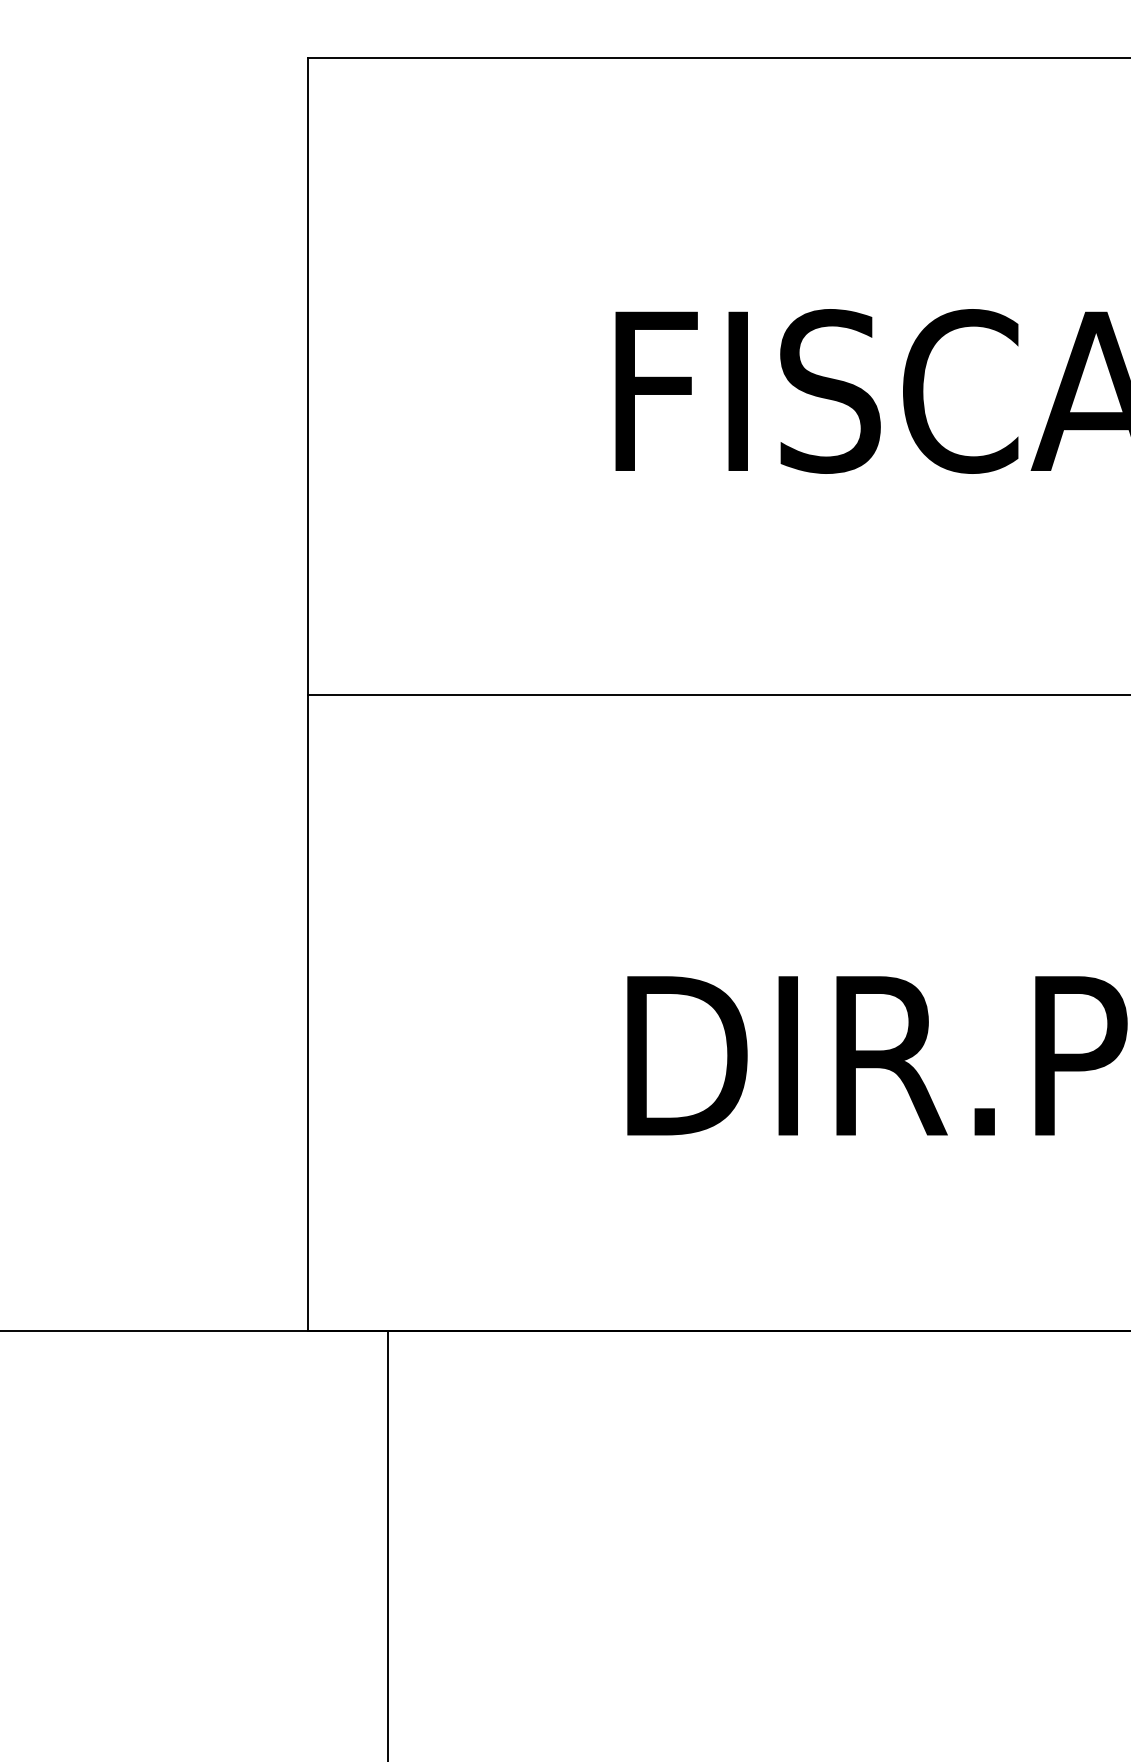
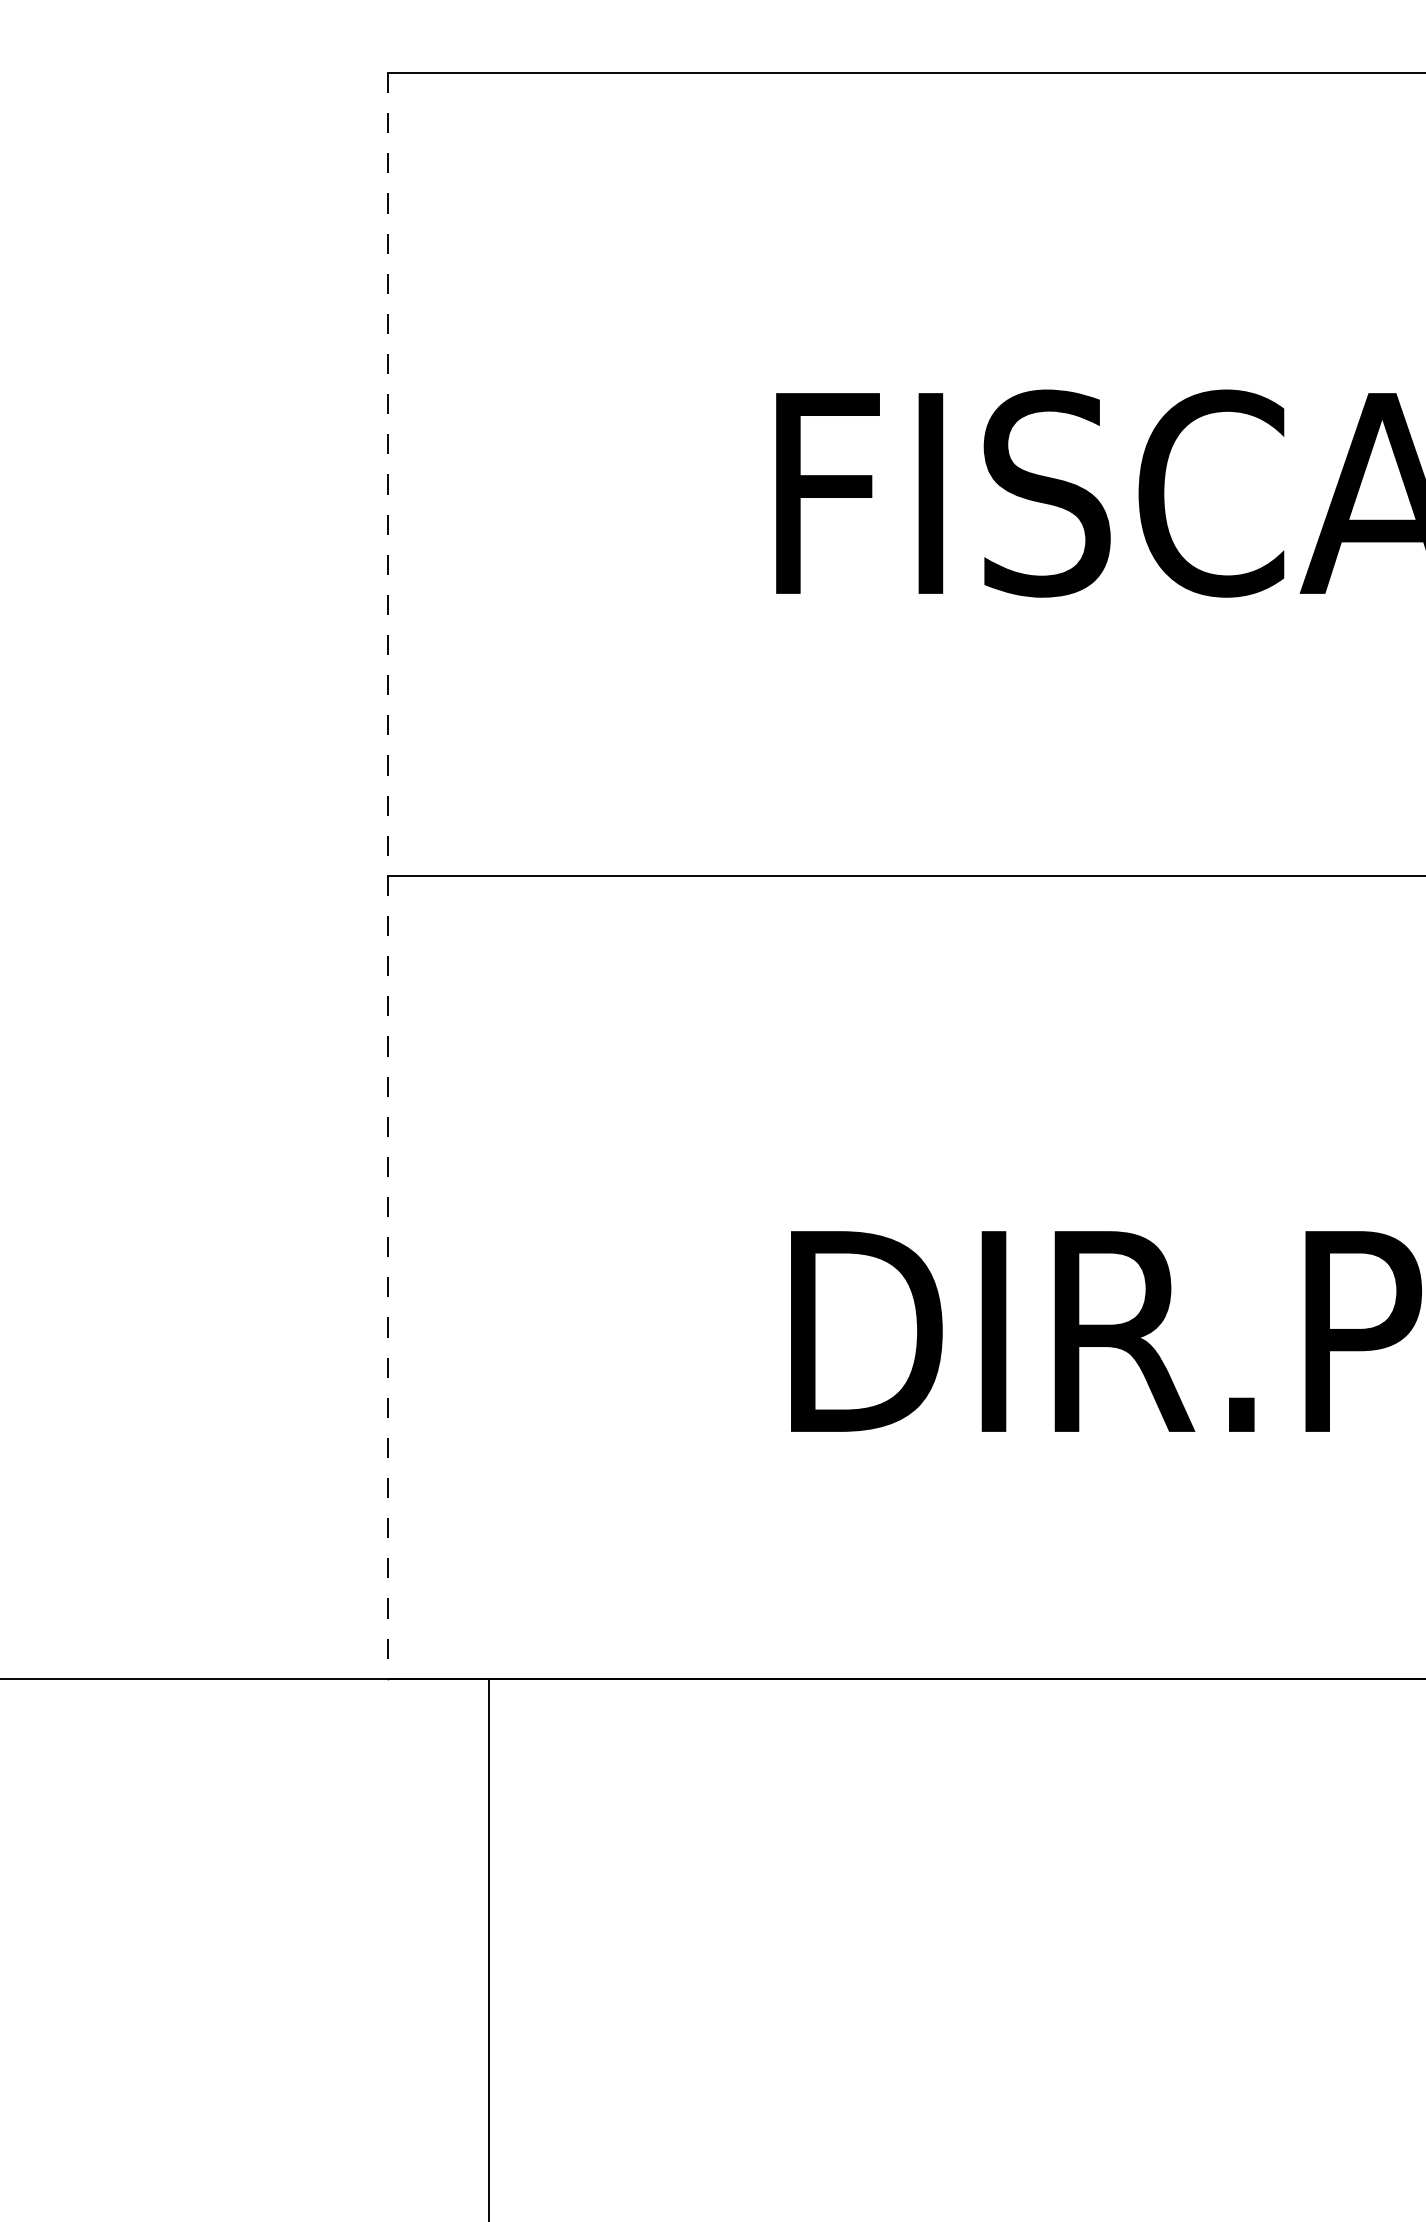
line: (308, 694) -> (388, 875), solid -> dashed

